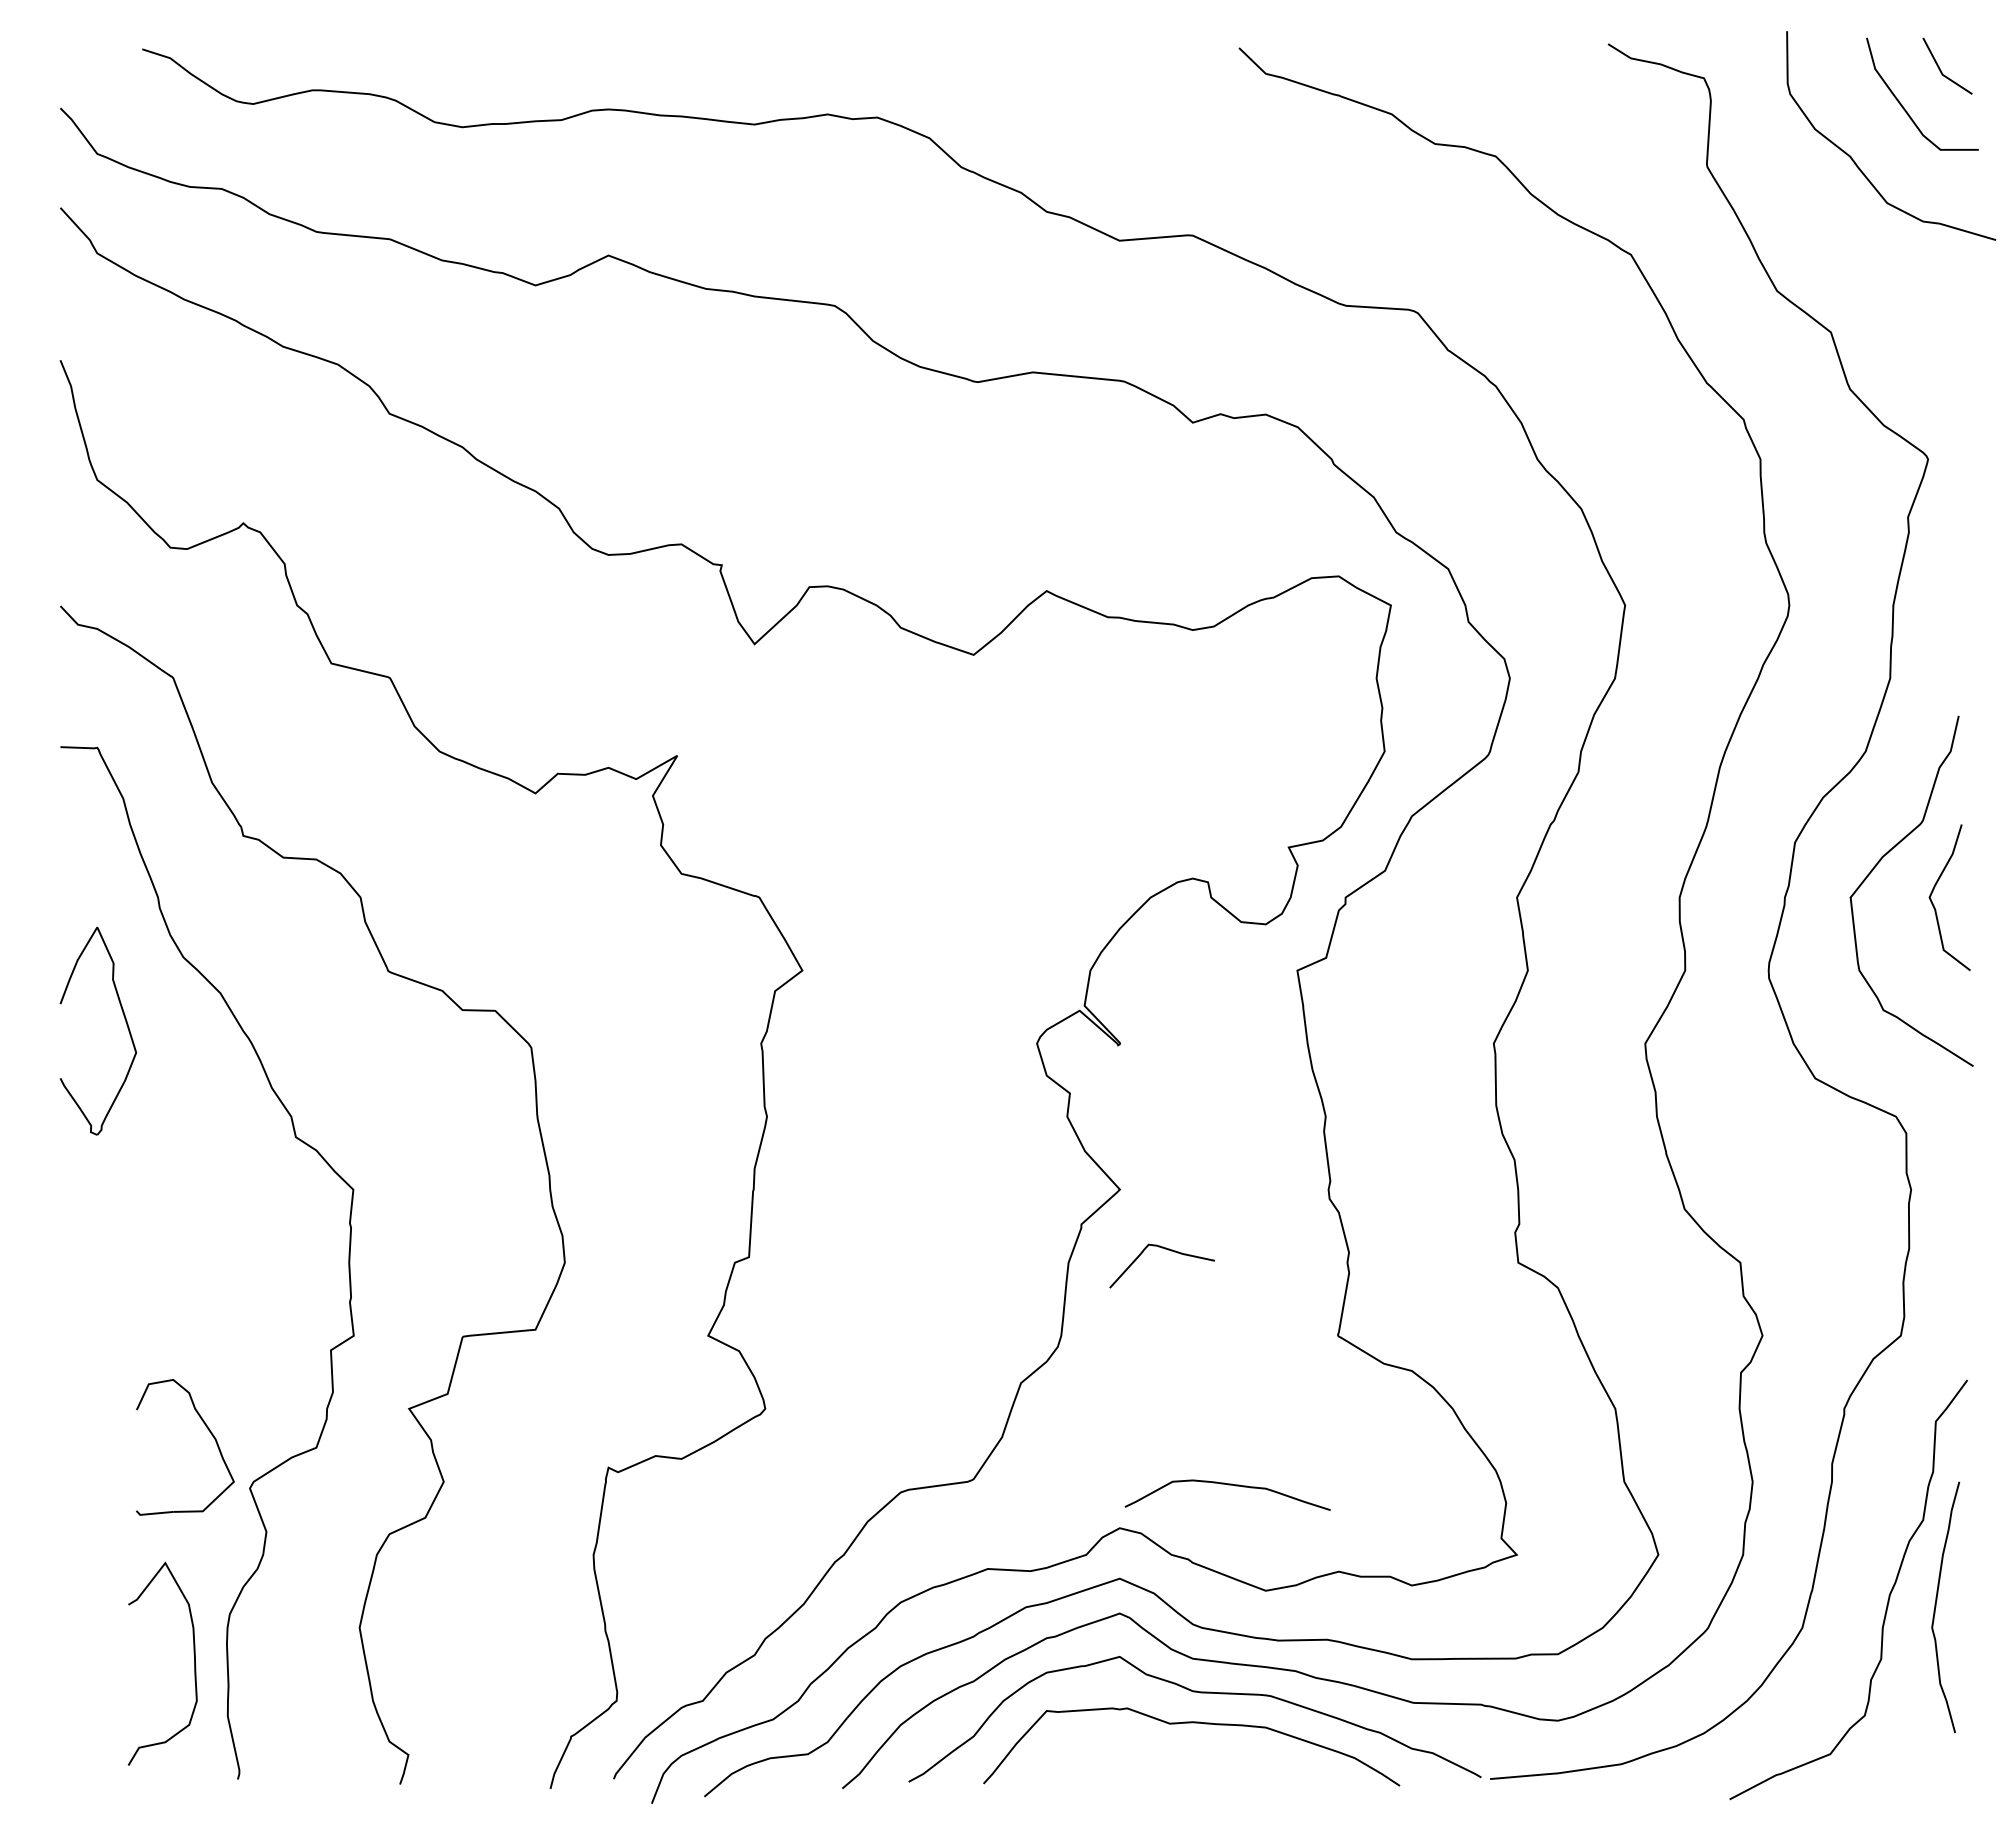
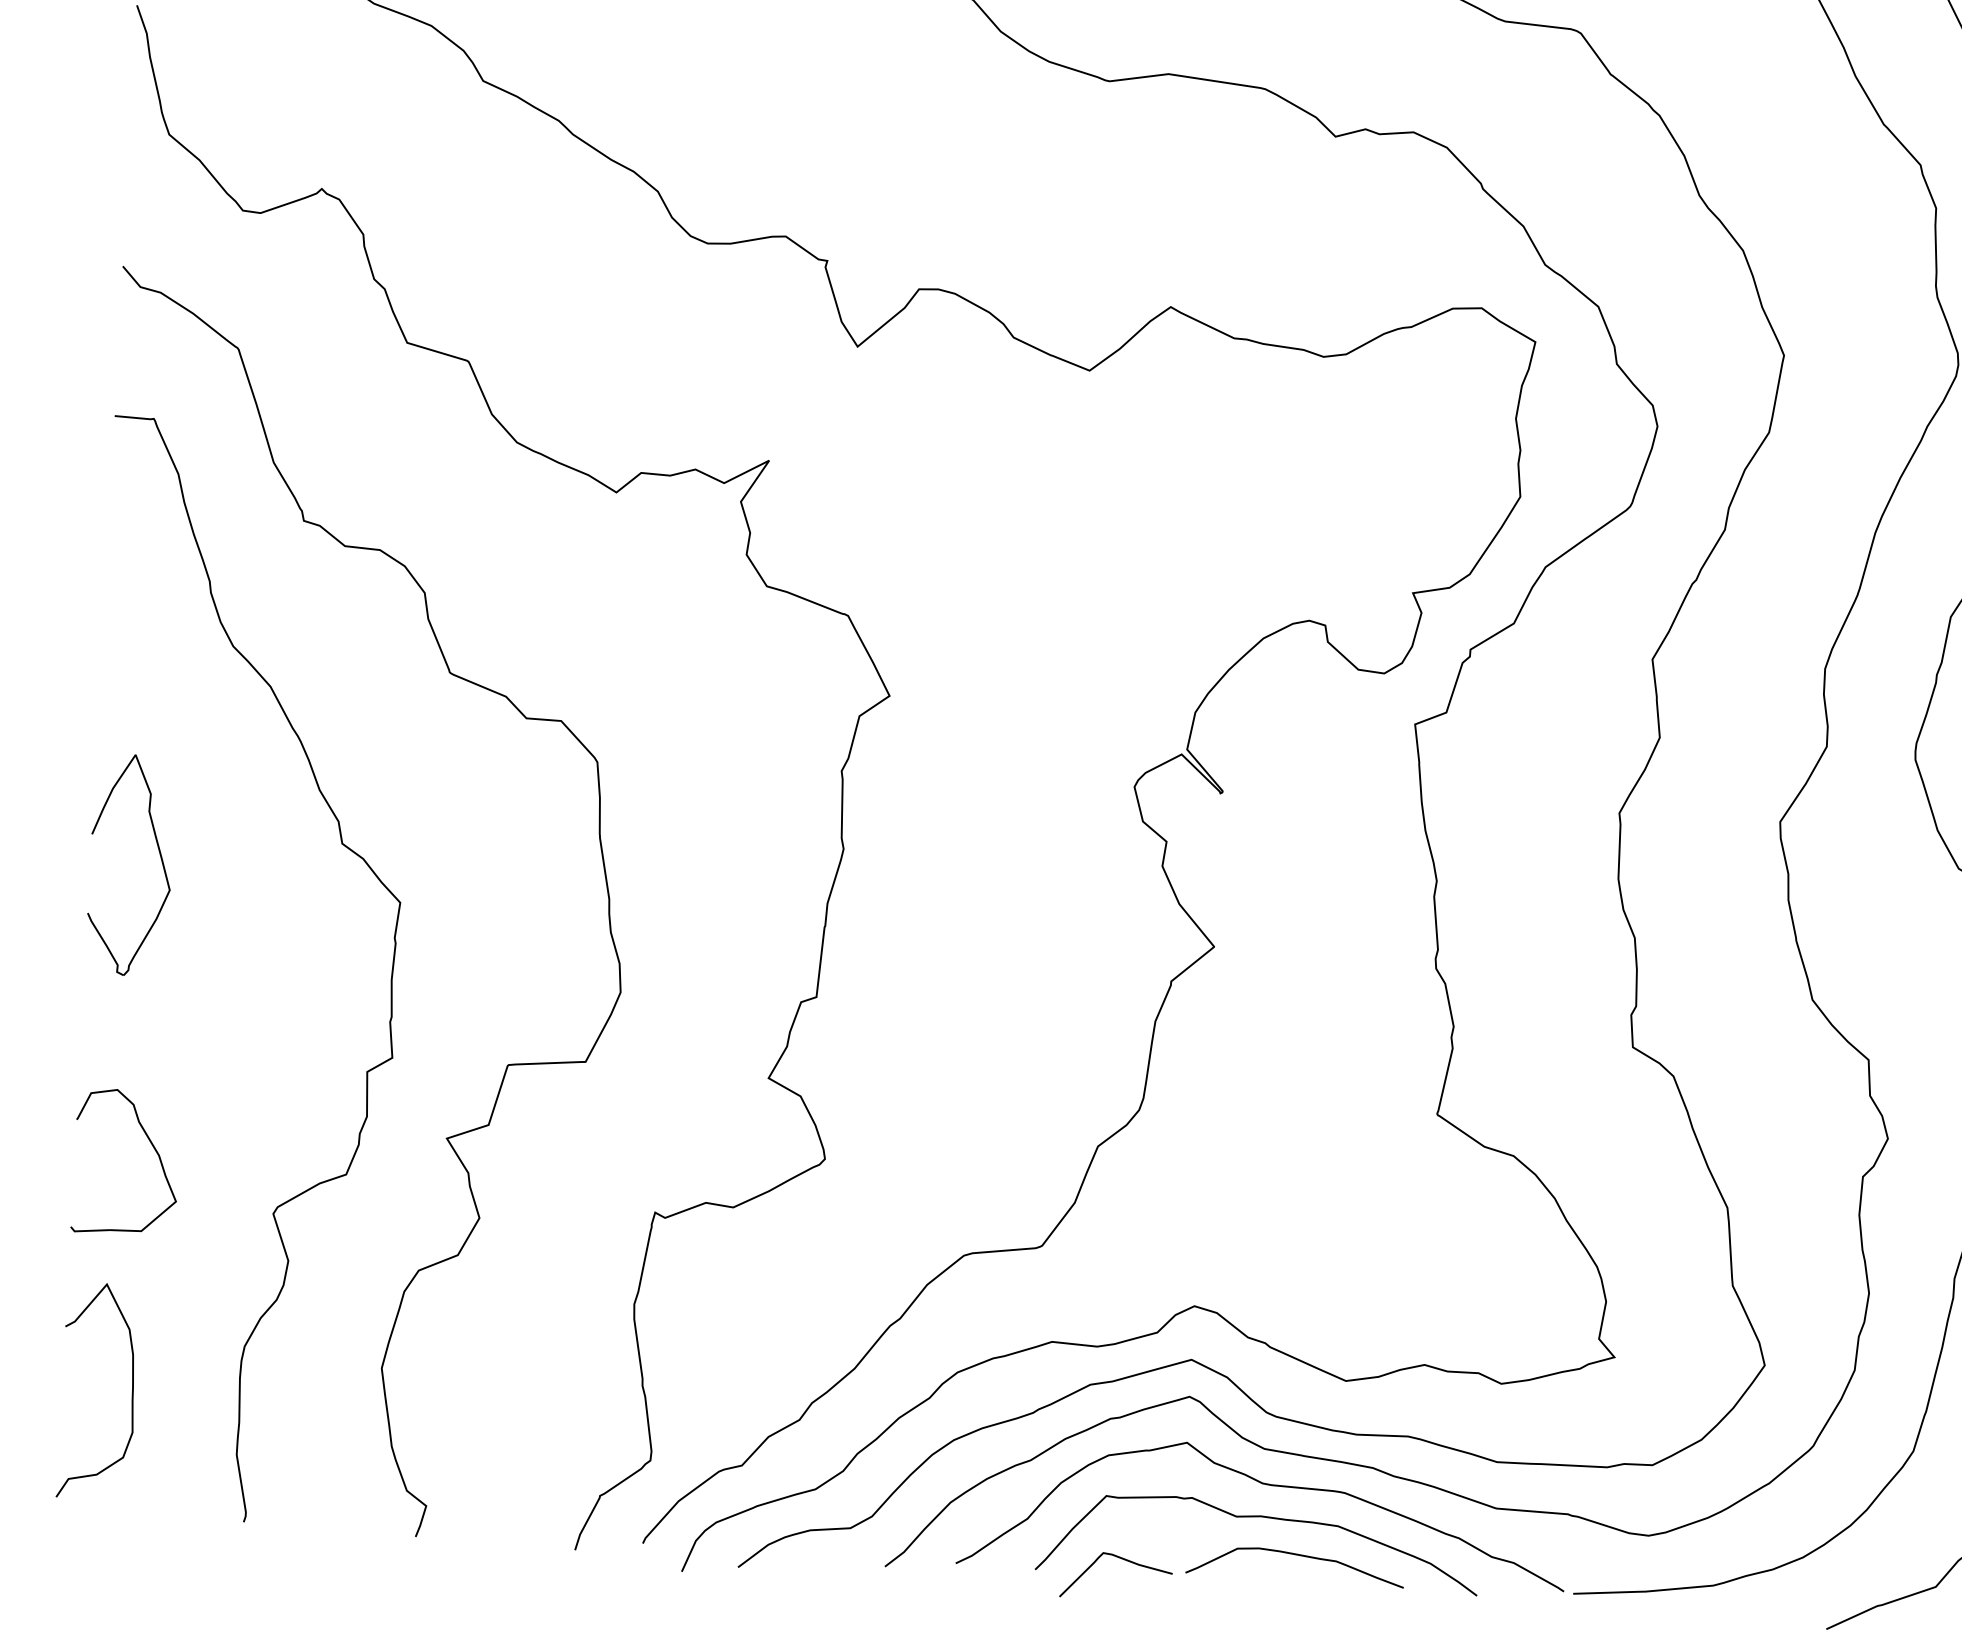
part: (125, 1022) -> (160, 857), moved
curve: (1164, 1249) -> (1119, 1559), moved
part: (209, 1432) -> (152, 1147), moved
curve: (1227, 1485) -> (1295, 1555), moved
curve: (194, 1663) -> (132, 1392), moved

